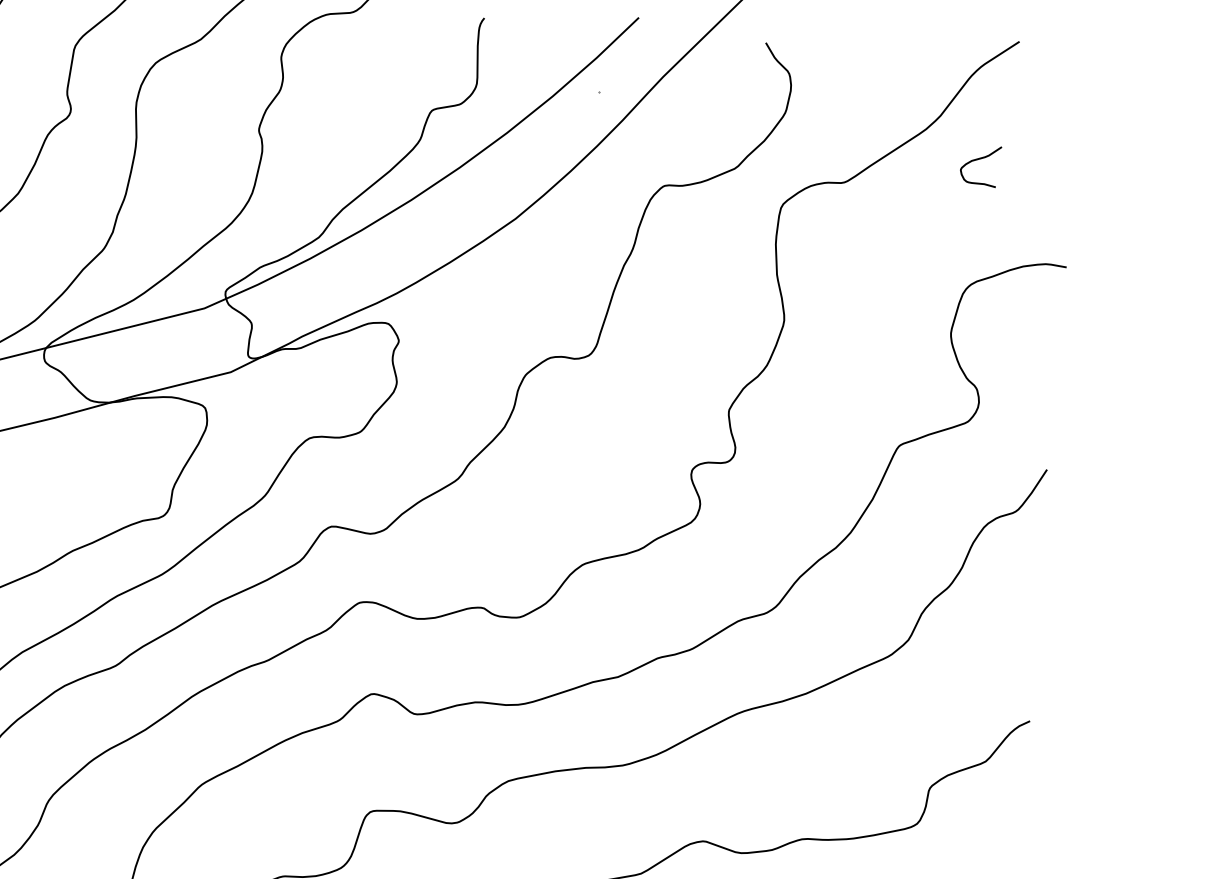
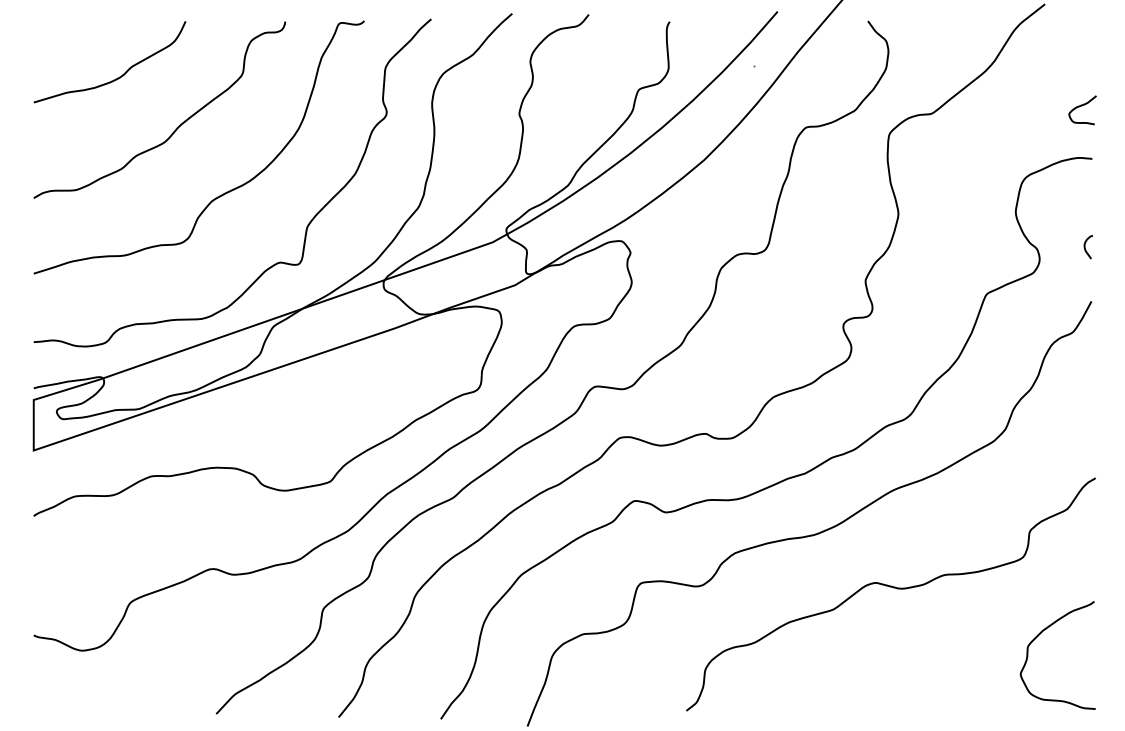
curve: (980, 160) -> (1082, 106), moved
curve: (1045, 390) -> (1085, 246), added

